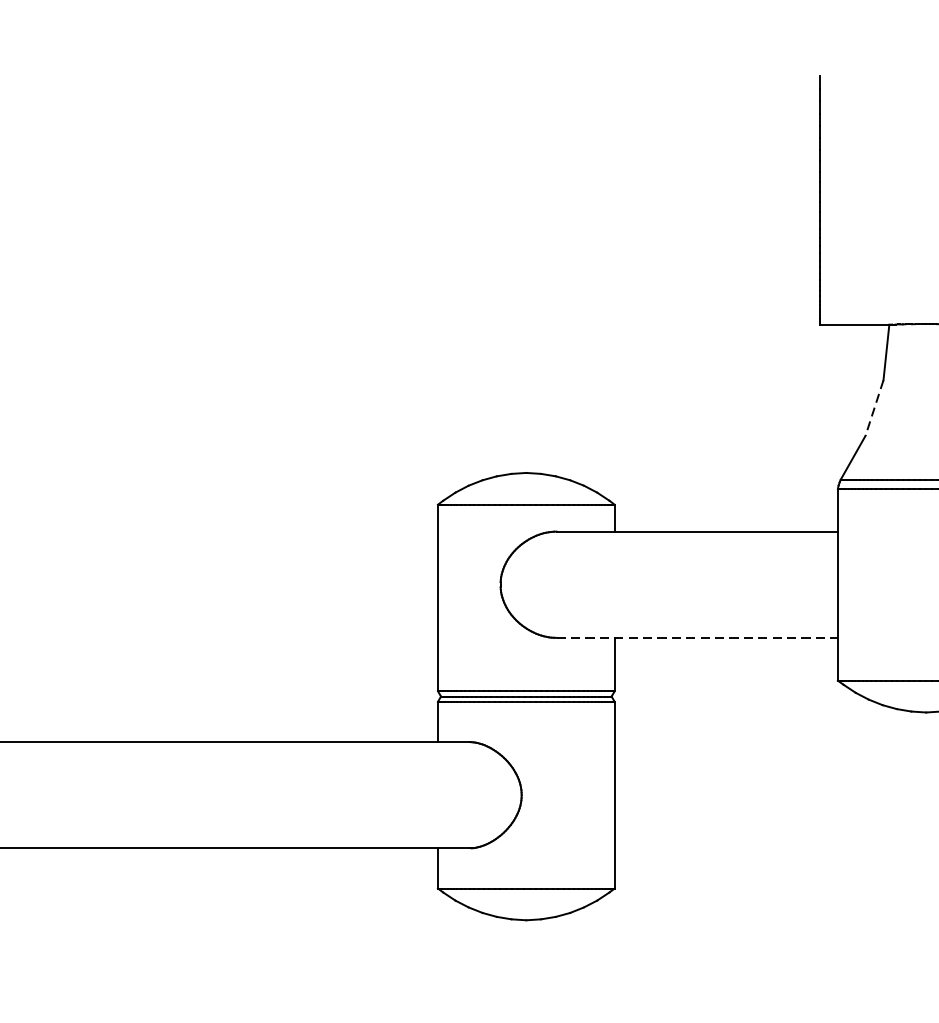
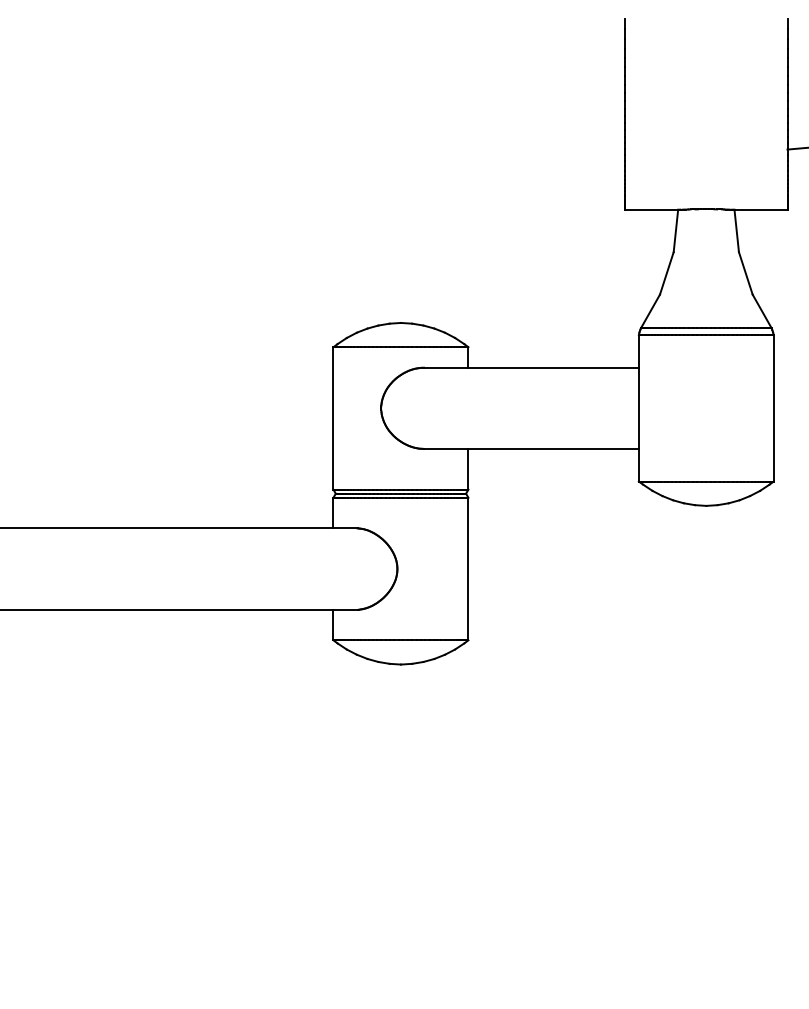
line: (874, 408) -> (666, 273), dashed -> solid
line: (697, 637) -> (531, 448), dashed -> solid

